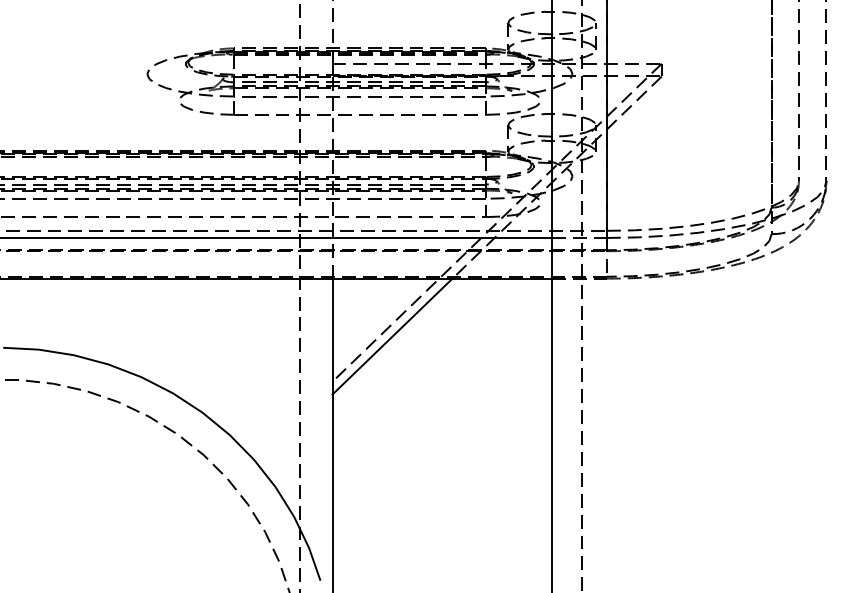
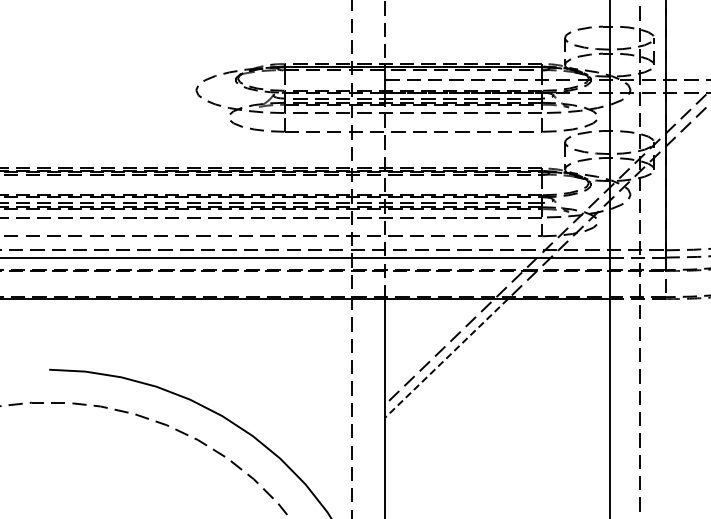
line: (392, 336) -> (446, 358), solid -> dashed

